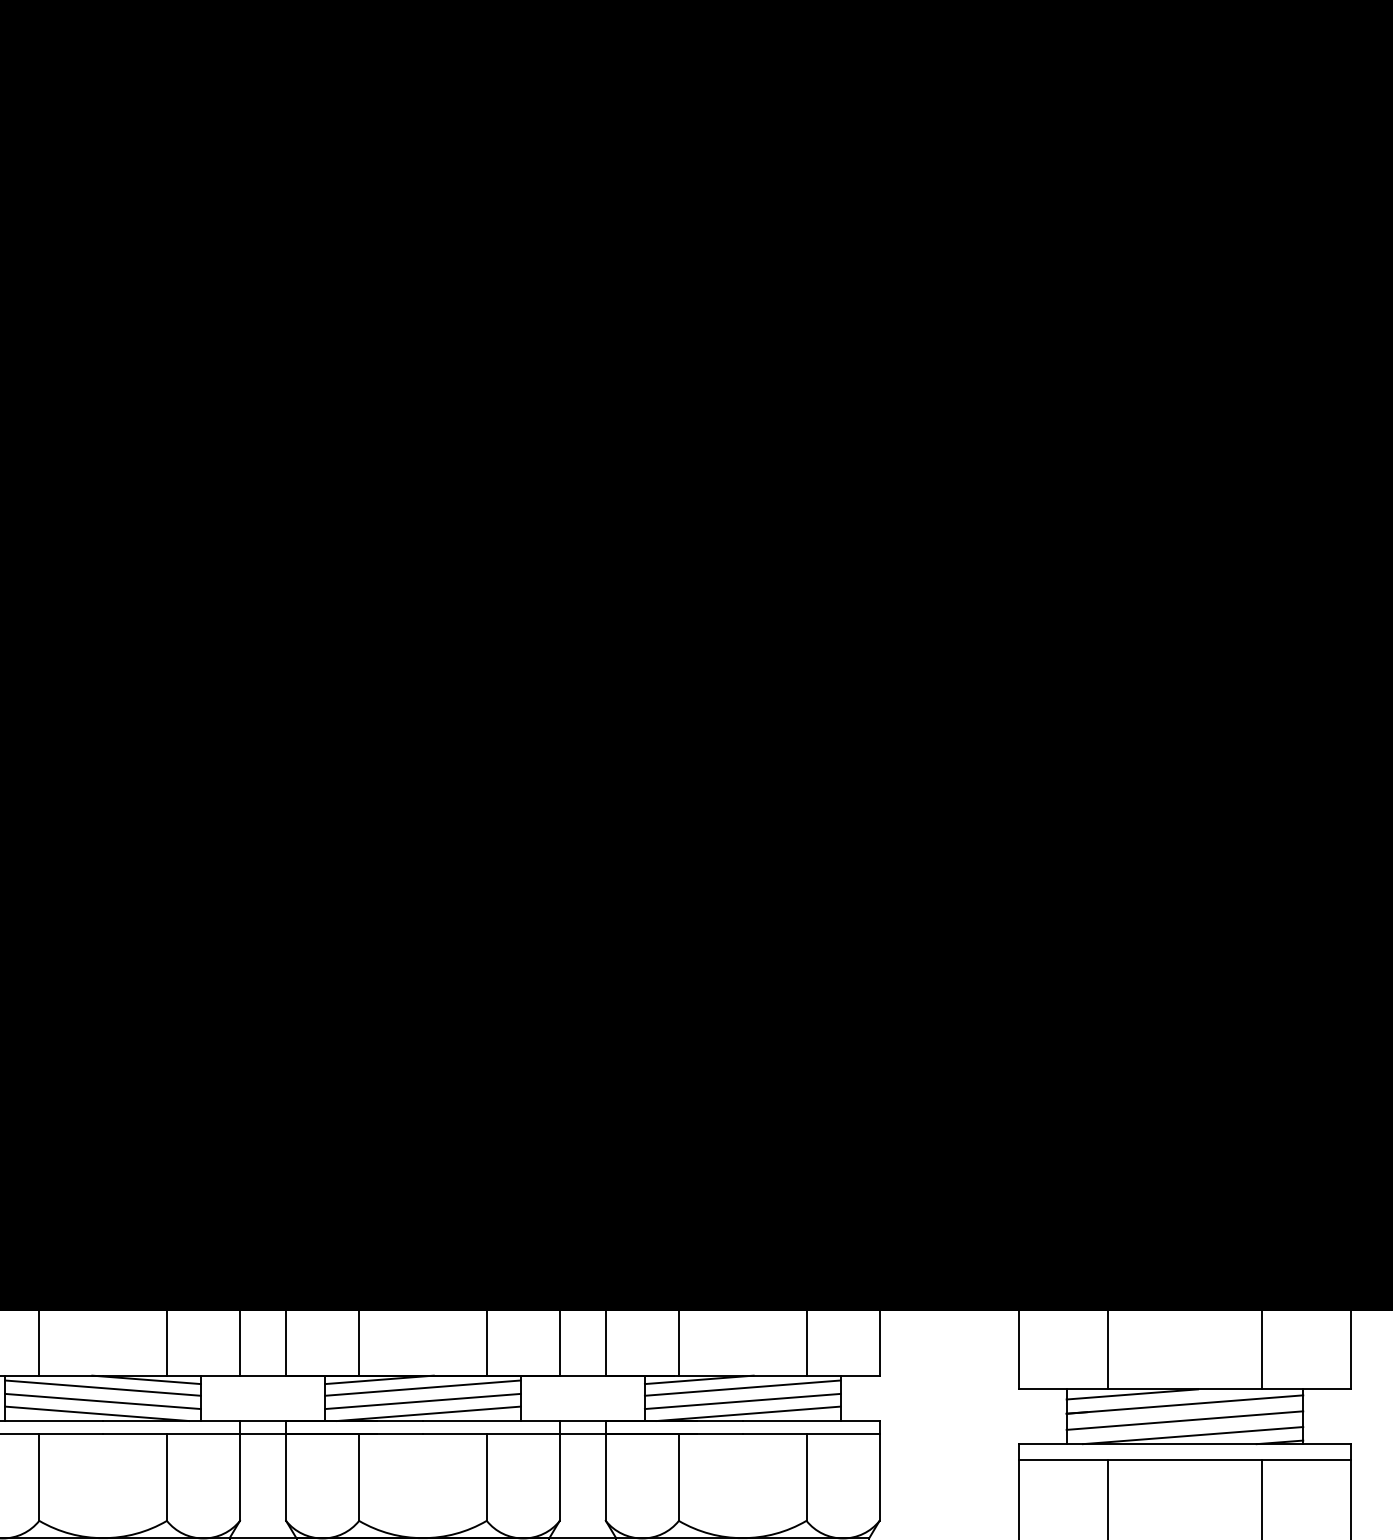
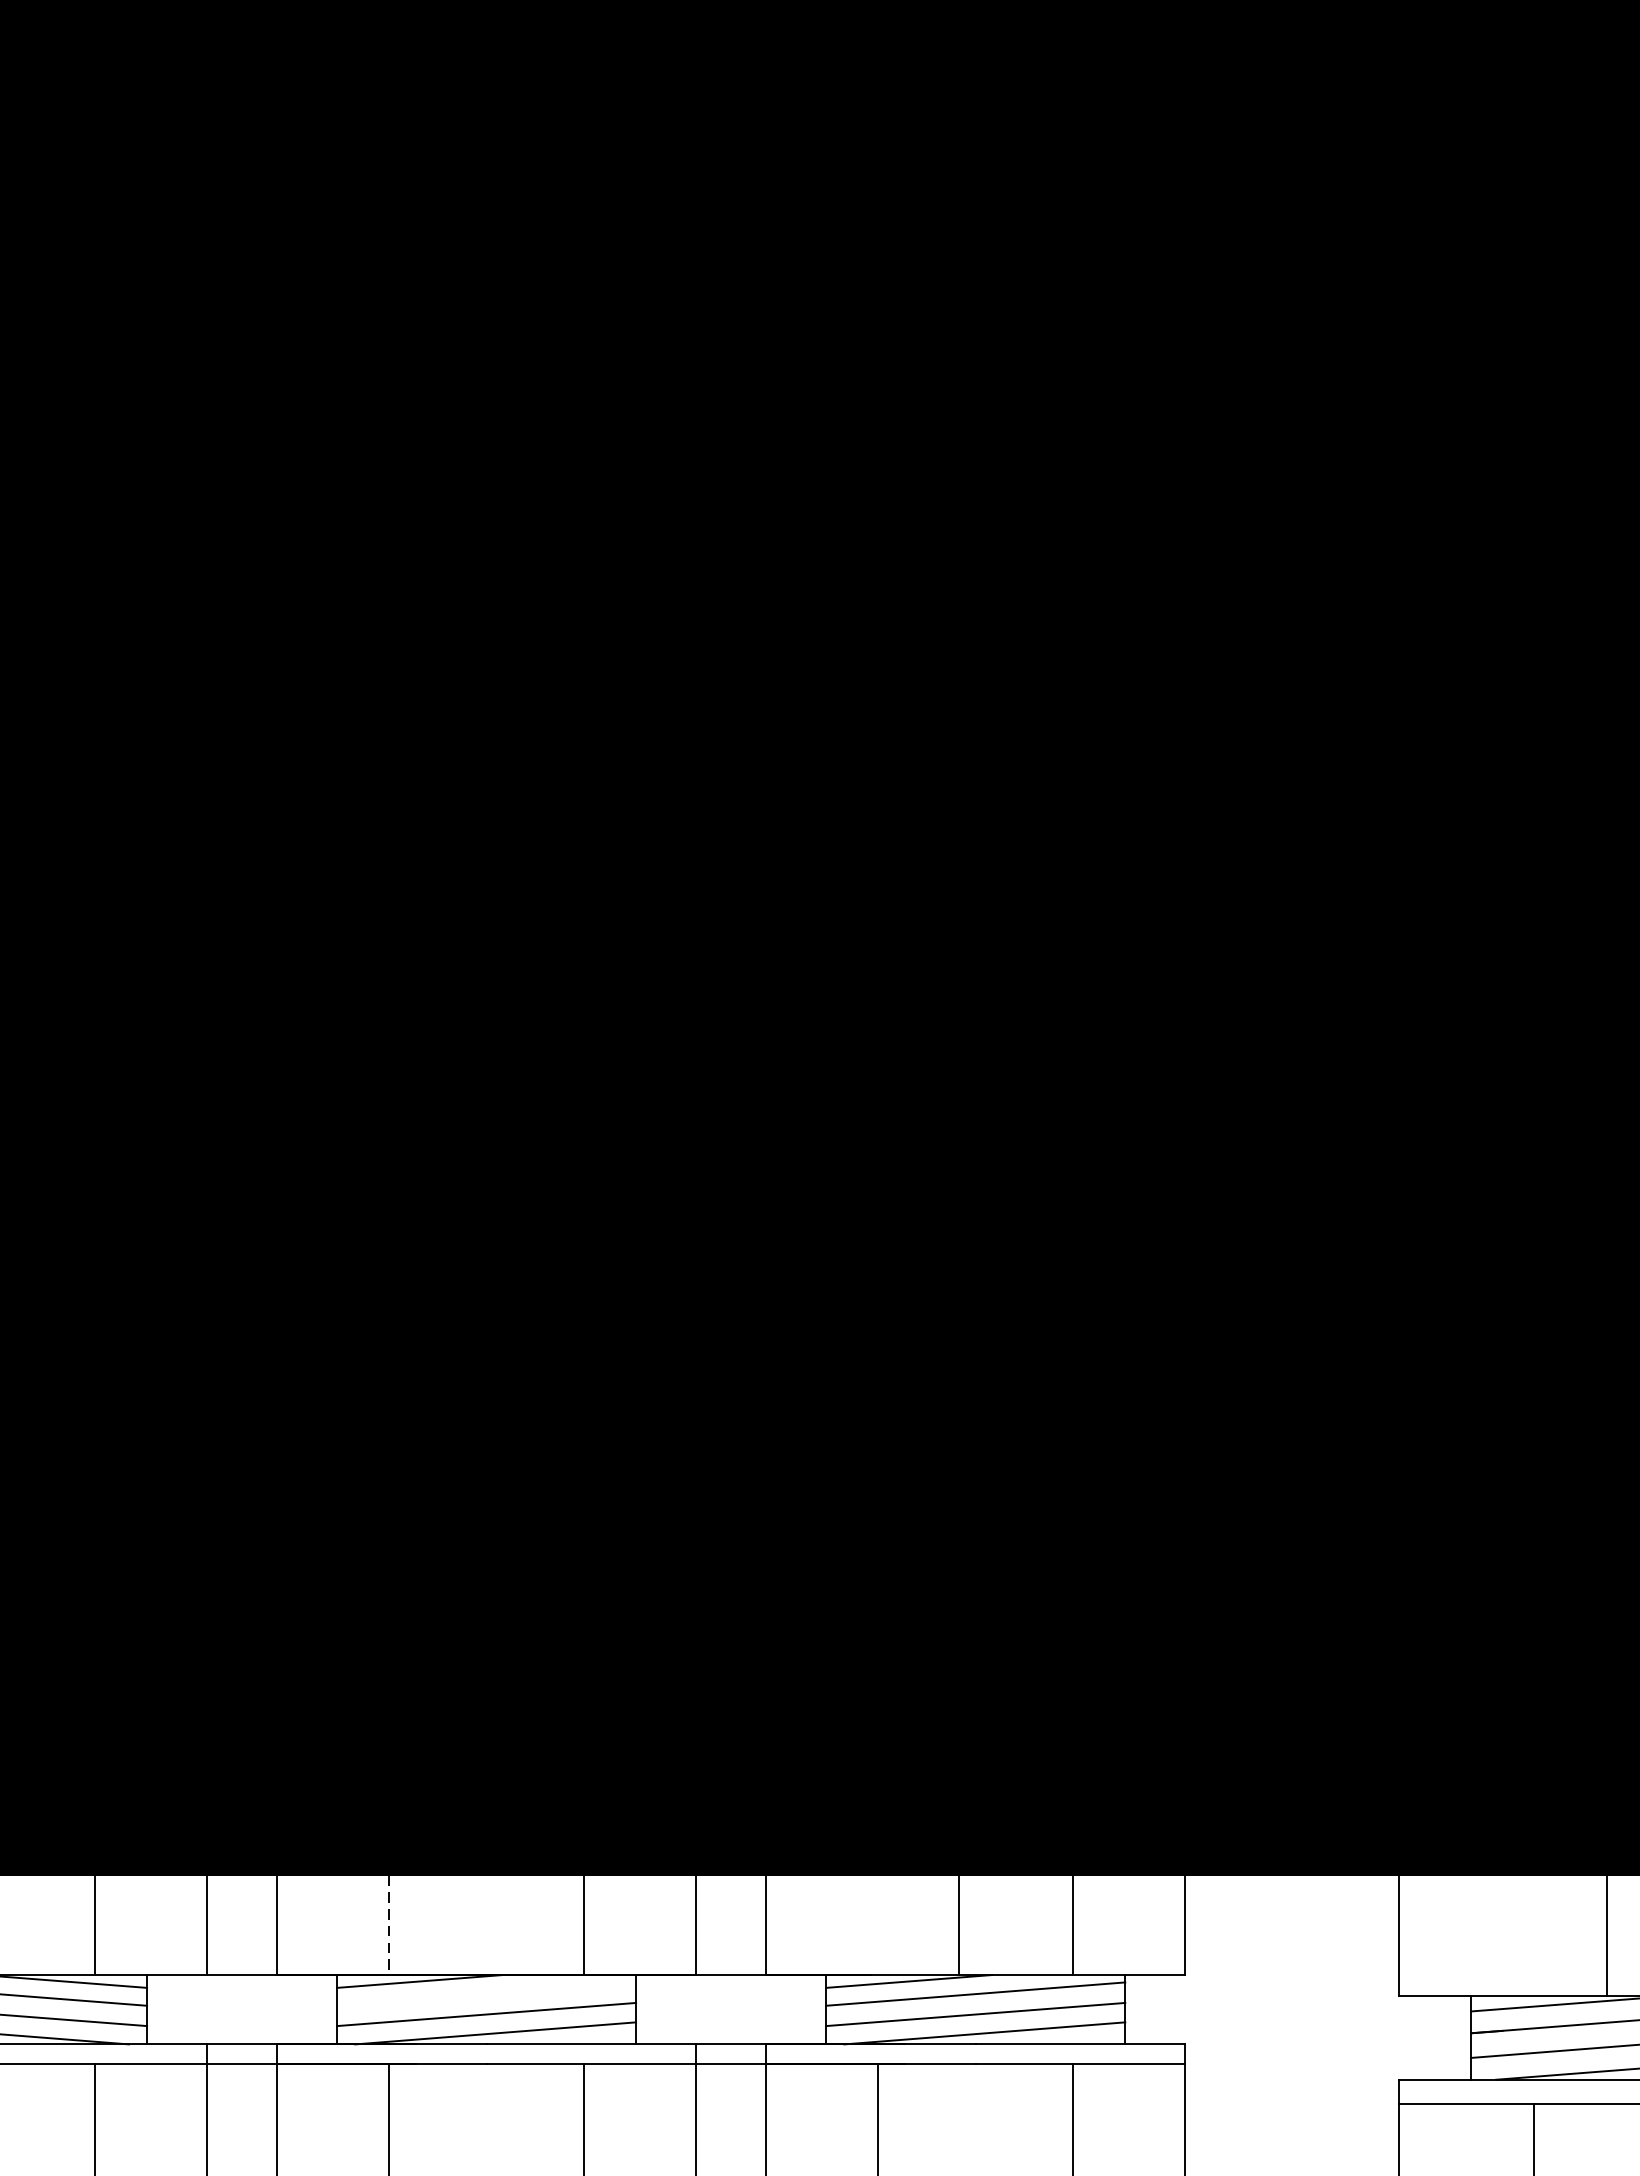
line: (678, 1342) -> (958, 1924), moved
line: (359, 1343) -> (389, 1925), solid -> dashed
line: (1107, 1349) -> (1607, 1934), moved
line: (422, 1387) -> (485, 1993), removed

